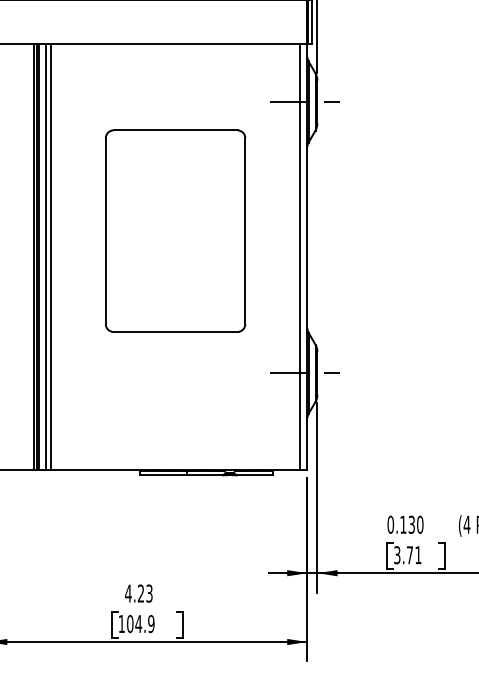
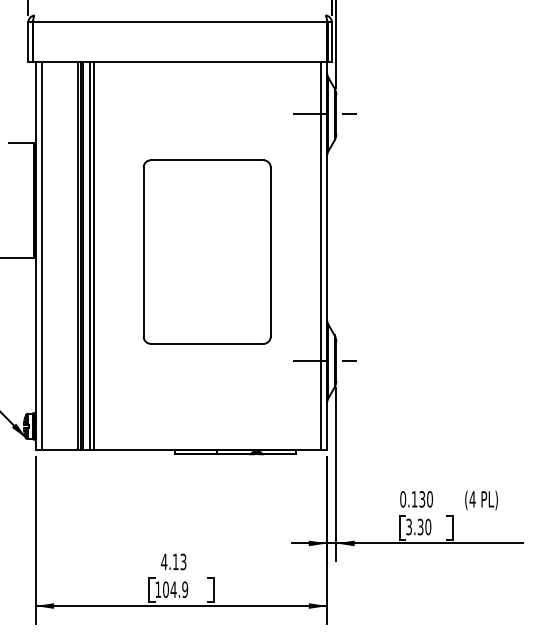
part: (174, 230) -> (206, 251), moved
text: (414, 554) -> (424, 526), 3.71 -> 3.30
text: (140, 593) -> (175, 561), 4.23 -> 4.13

